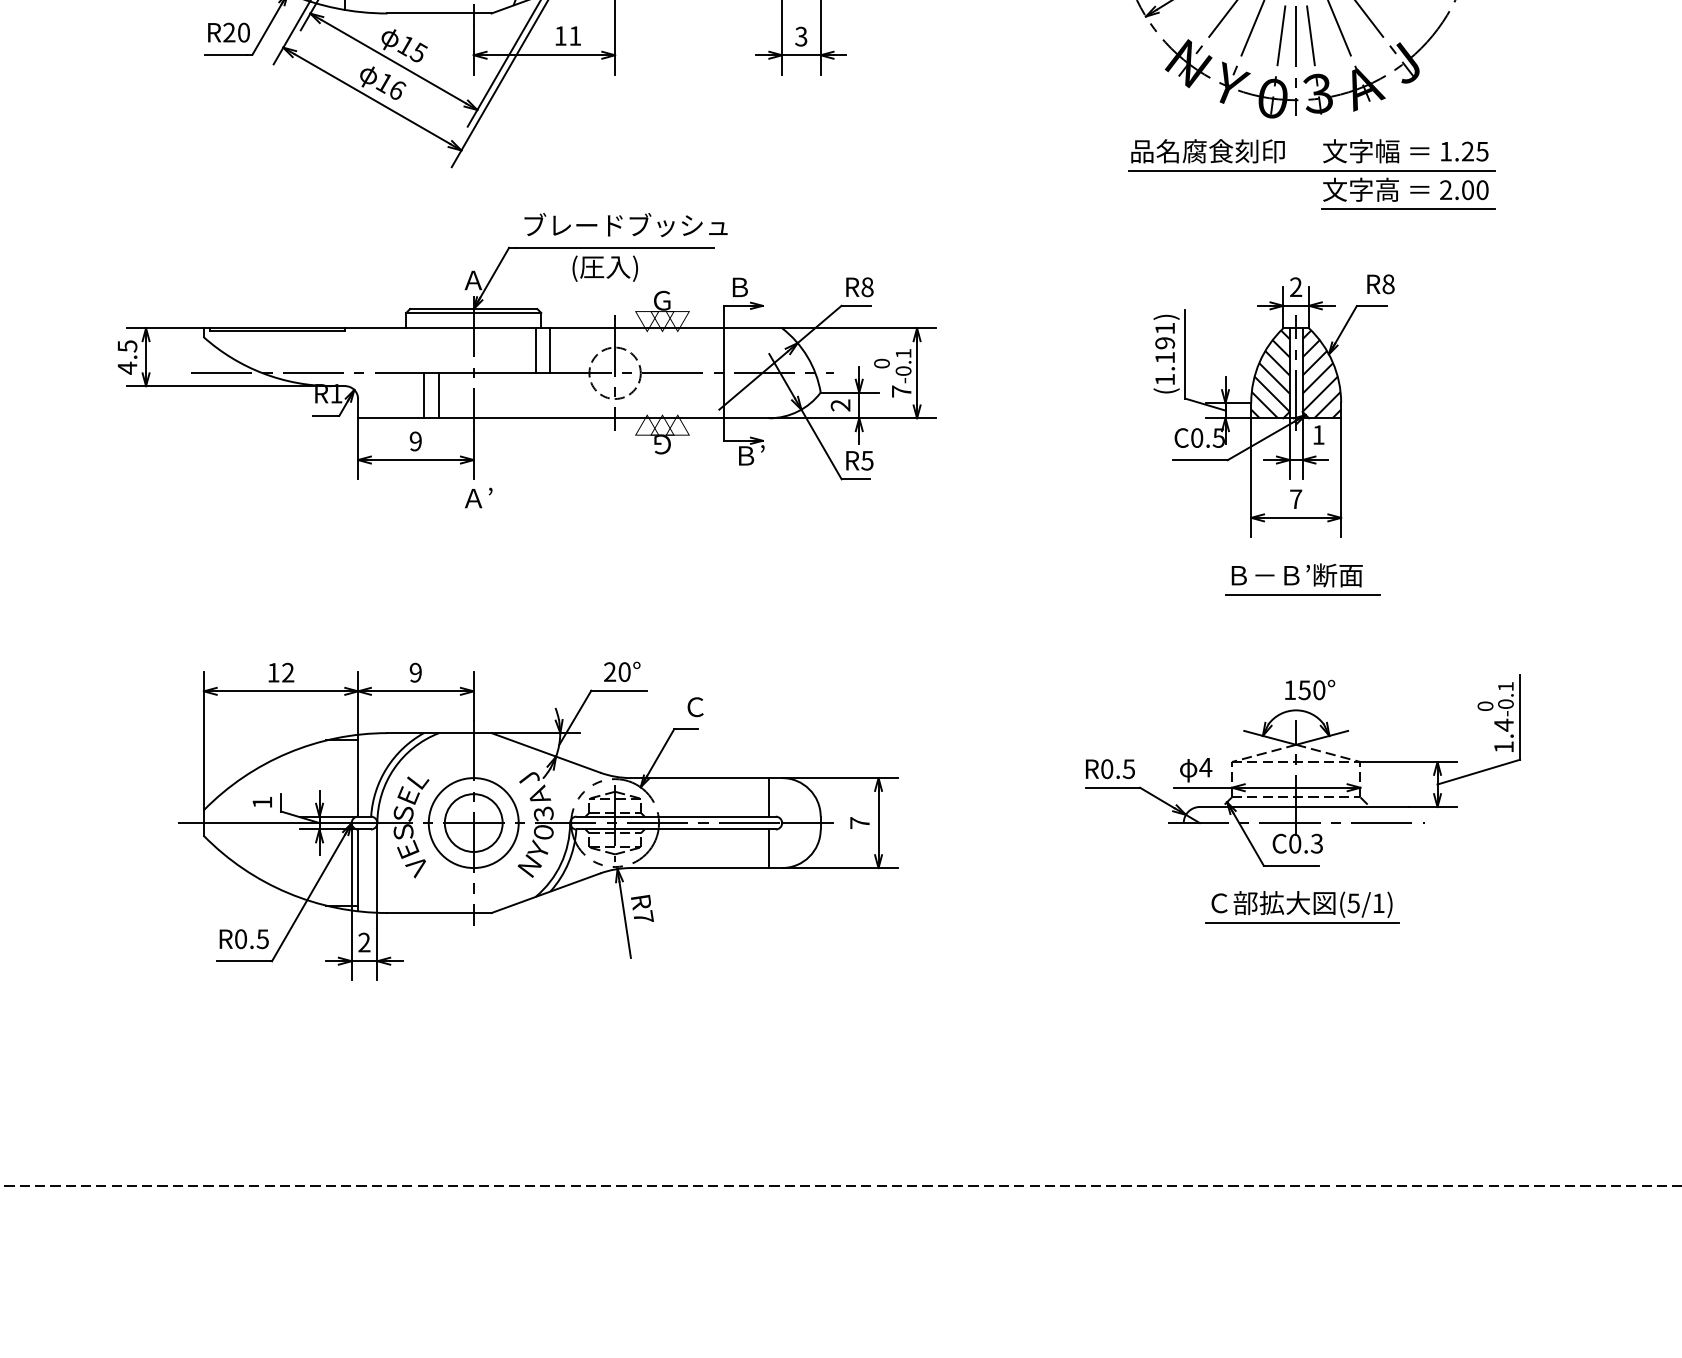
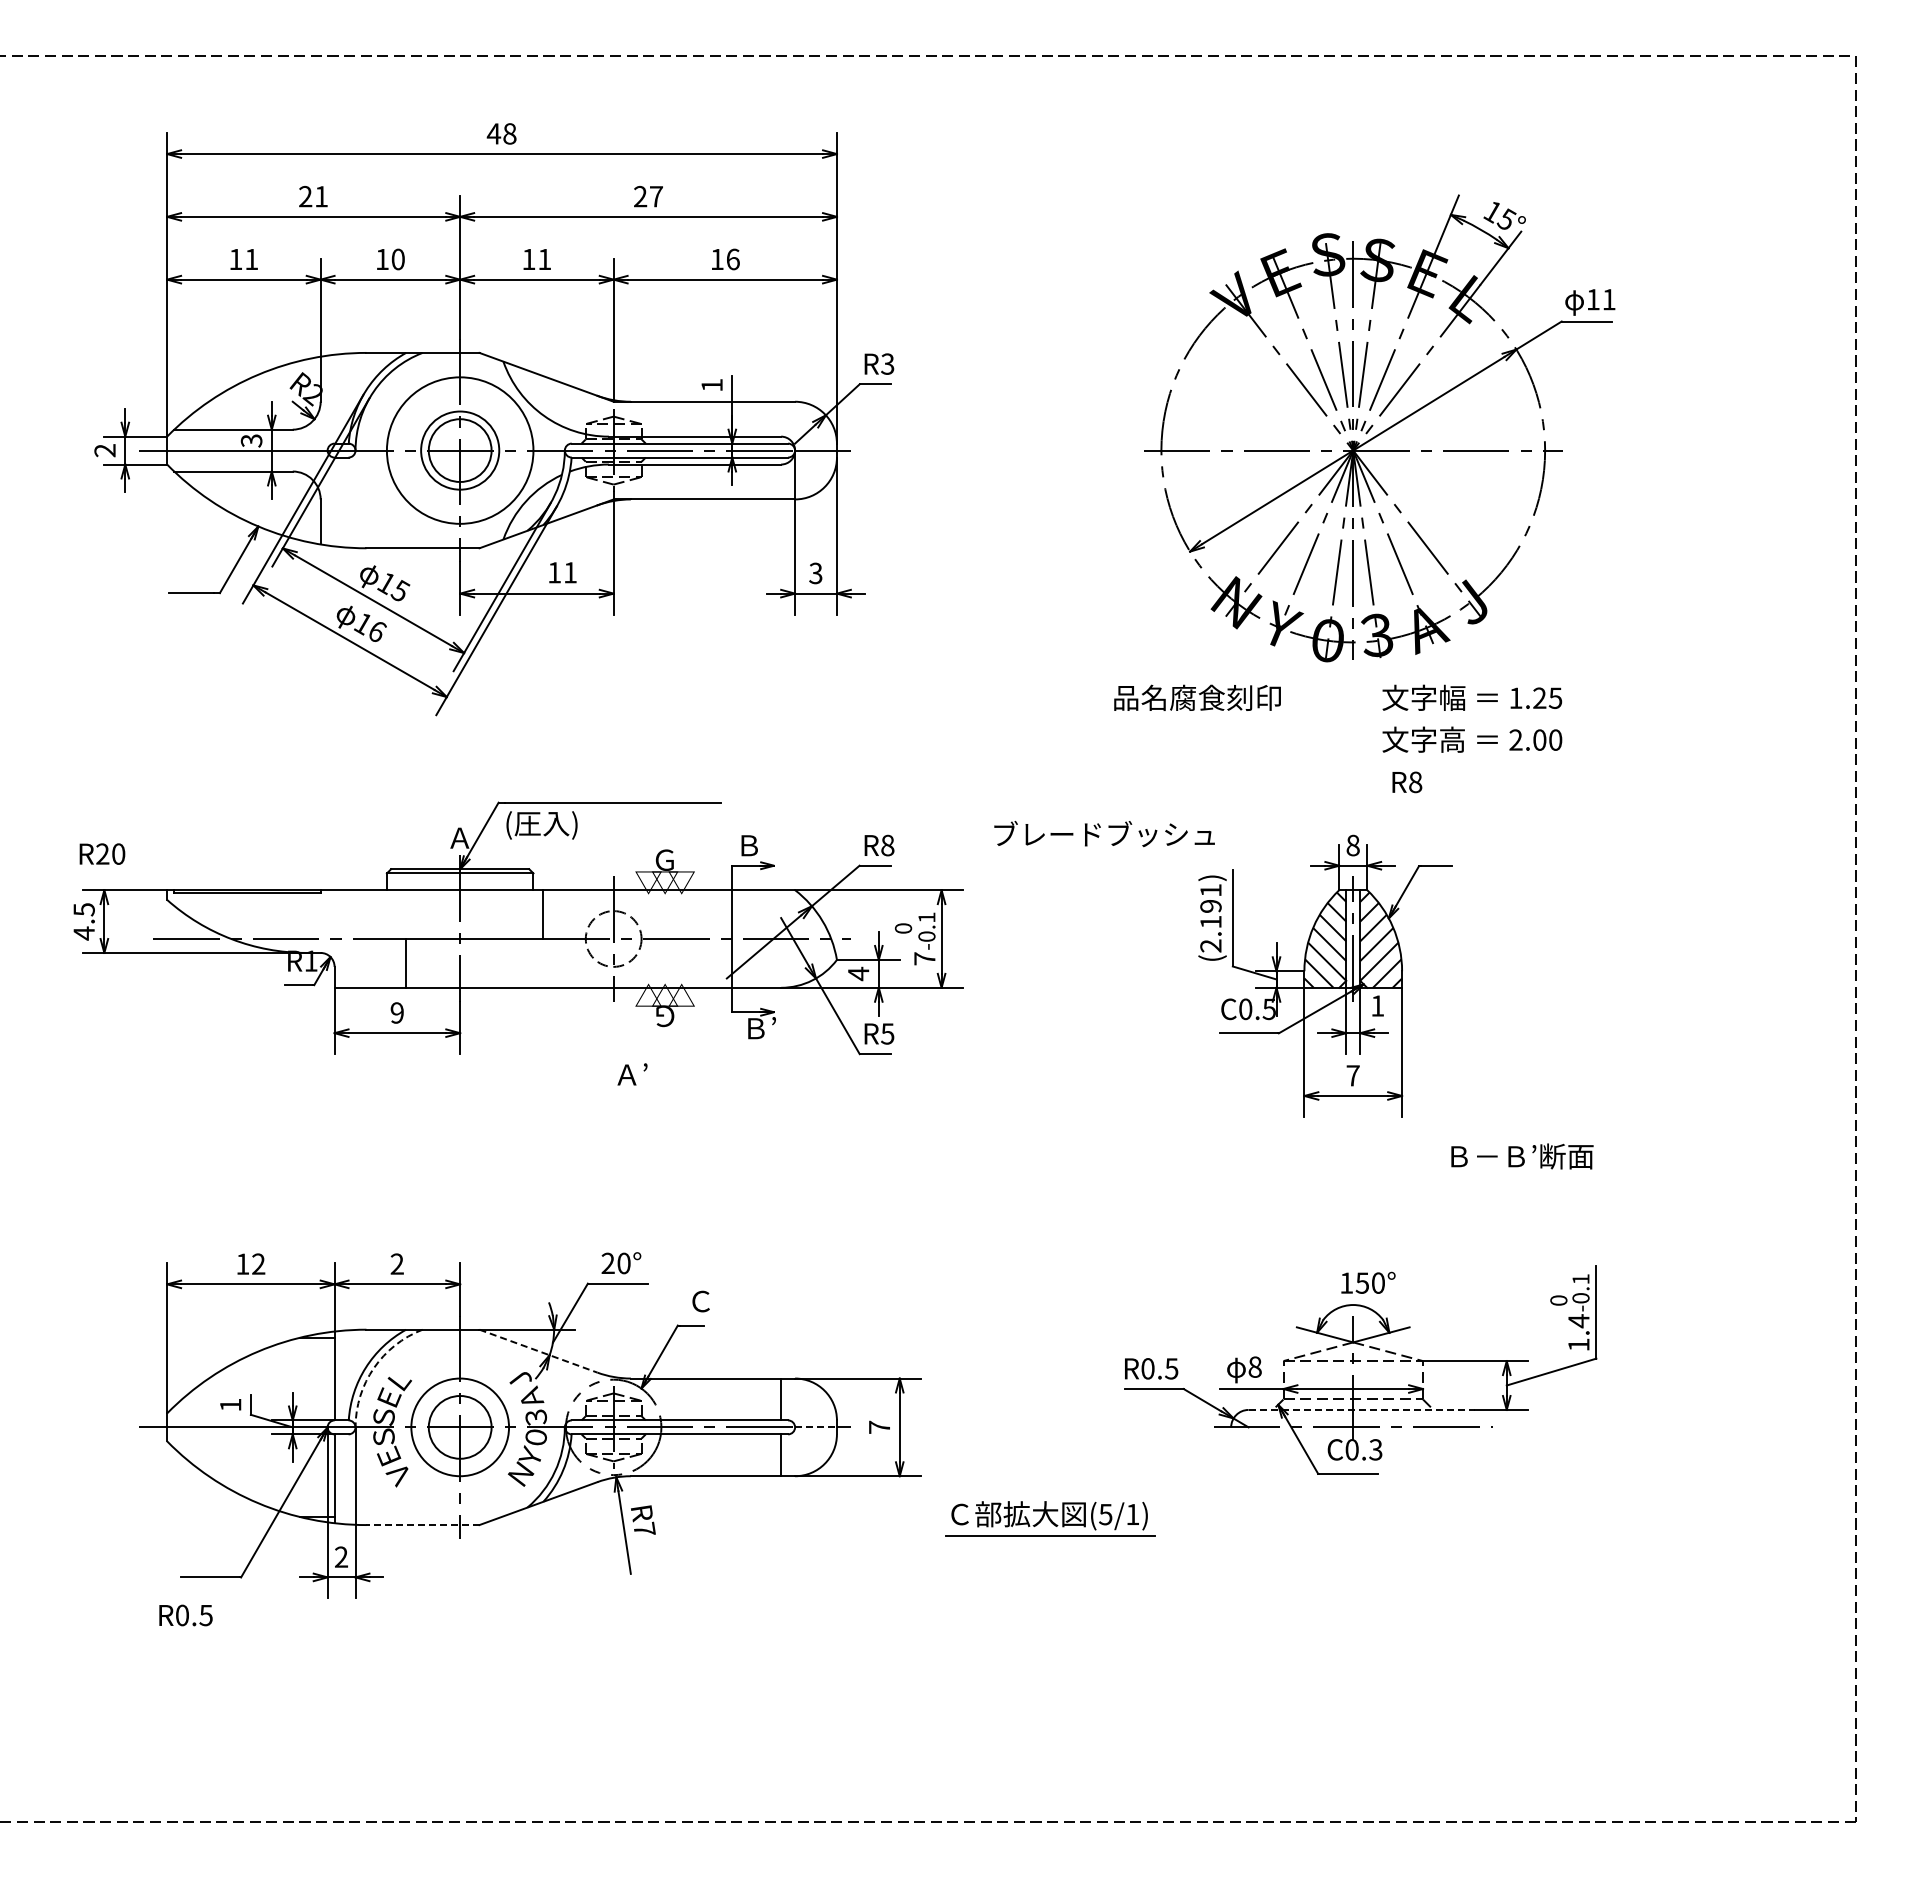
text: (229, 32) -> (102, 853), moved
text: (1207, 150) -> (1197, 697), moved
line: (1312, 171) -> (1370, 719), removed
line: (1408, 209) -> (1475, 761), removed
text: (625, 225) -> (1104, 834), moved
text: (604, 268) -> (541, 825), moved
text: (1381, 284) -> (1407, 782), moved
text: (1295, 287) -> (1352, 845), 2 -> 8
line: (535, 350) -> (527, 914), removed
text: (1164, 379) -> (1210, 945), (1.191) -> (2.191)
line: (439, 395) -> (422, 963), removed
text: (840, 405) -> (858, 973), 2 -> 4
text: (478, 498) -> (632, 1074), moved
text: (1297, 575) -> (1522, 1156), moved
line: (1301, 594) -> (1359, 1179), removed
text: (415, 672) -> (396, 1263), 9 -> 2
line: (545, 753) -> (538, 1351), solid -> dashed
text: (1206, 767) -> (1255, 1366), 4 -> 8
arc: (393, 768) -> (373, 1368), solid -> dashed
line: (1304, 806) -> (1362, 1409), solid -> dashed
line: (801, 823) -> (816, 1427), solid -> dashed
part: (1302, 906) -> (1050, 1518), moved
line: (439, 913) -> (422, 1525), solid -> dashed
text: (243, 939) -> (185, 1615), moved

